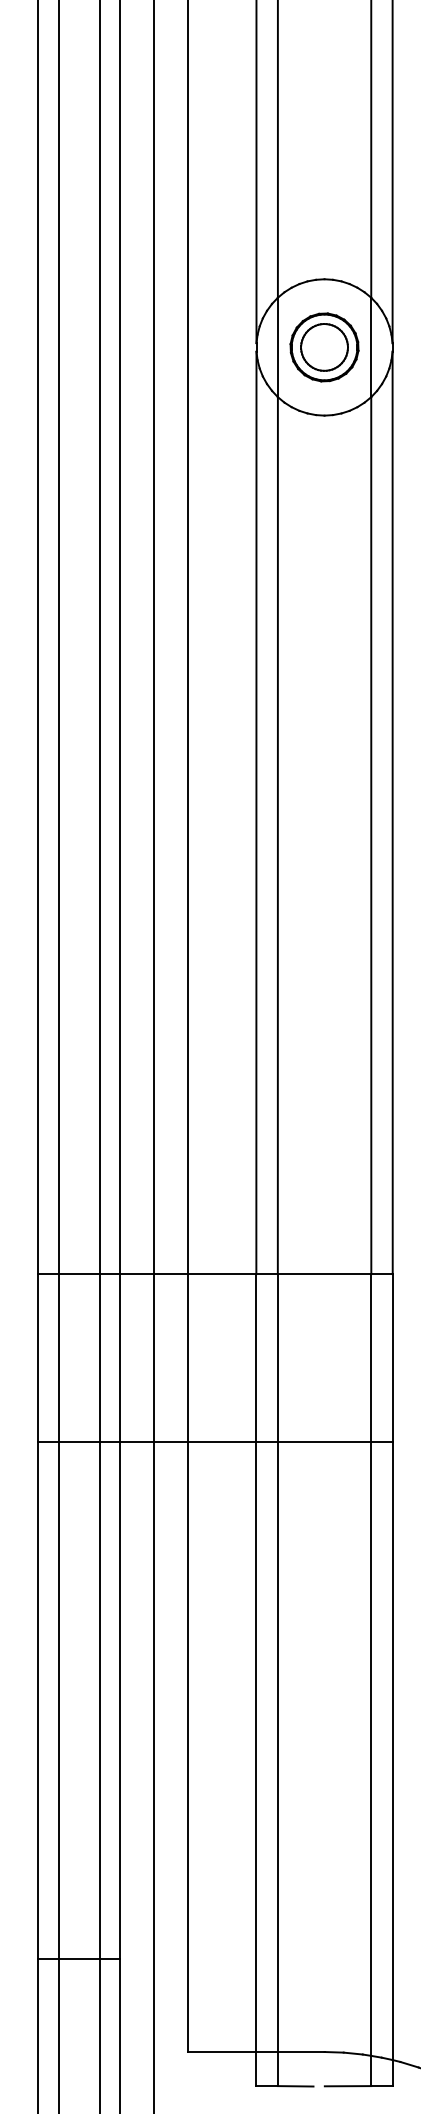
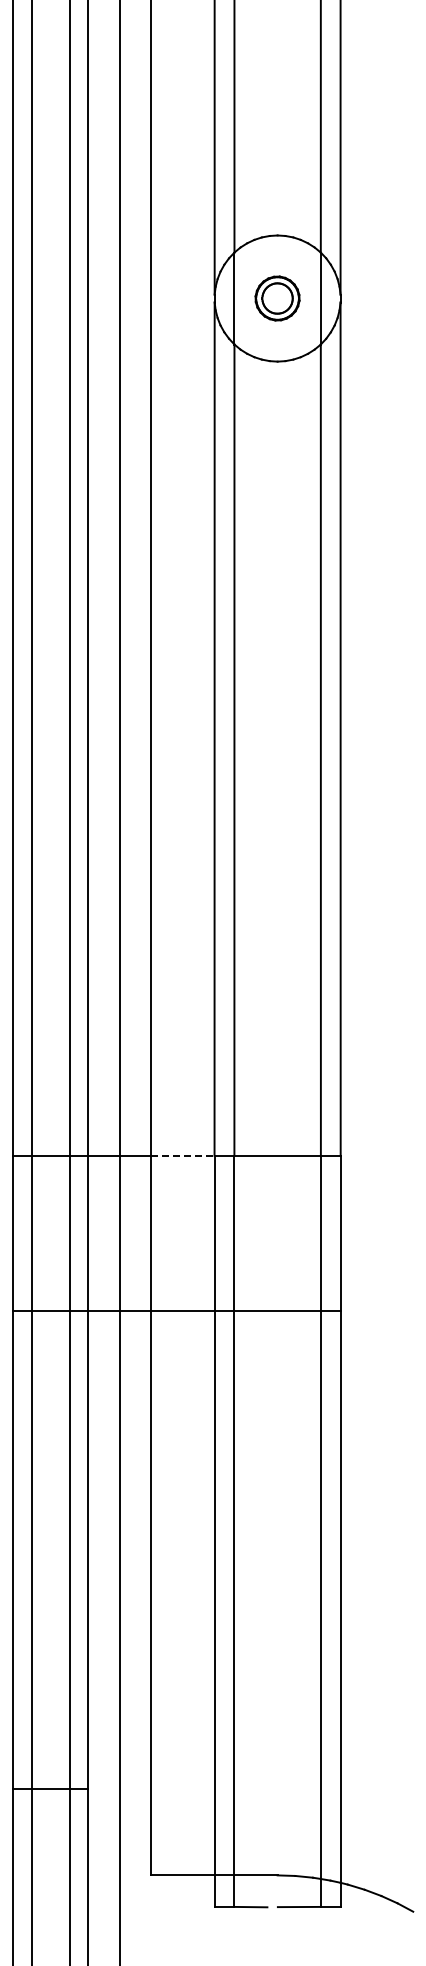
part: (324, 347) -> (277, 298), size x0.7
line: (222, 1273) -> (183, 1155), solid -> dashed

